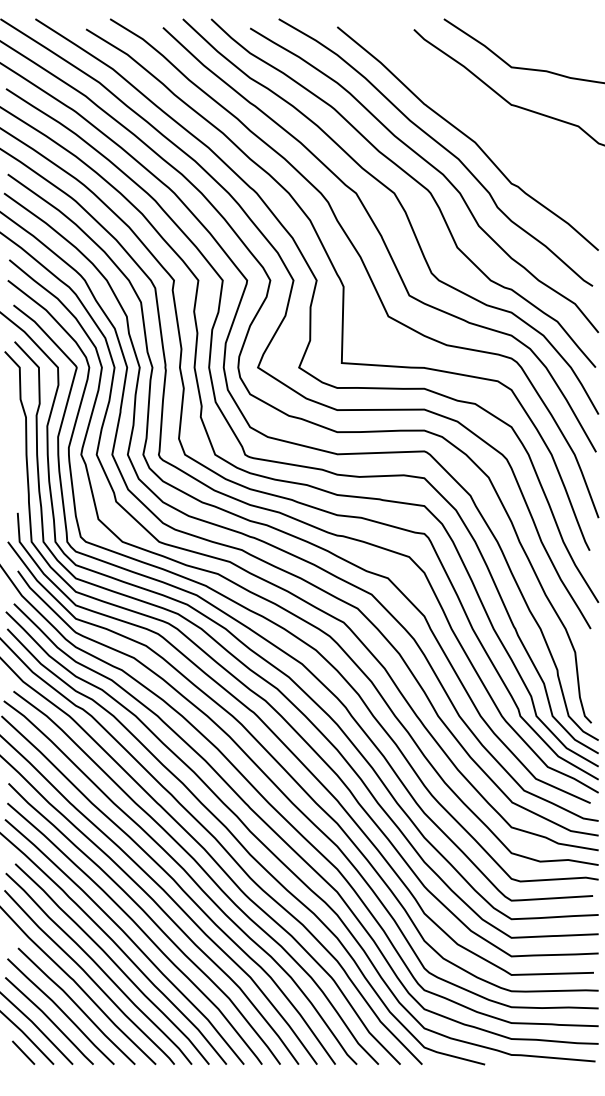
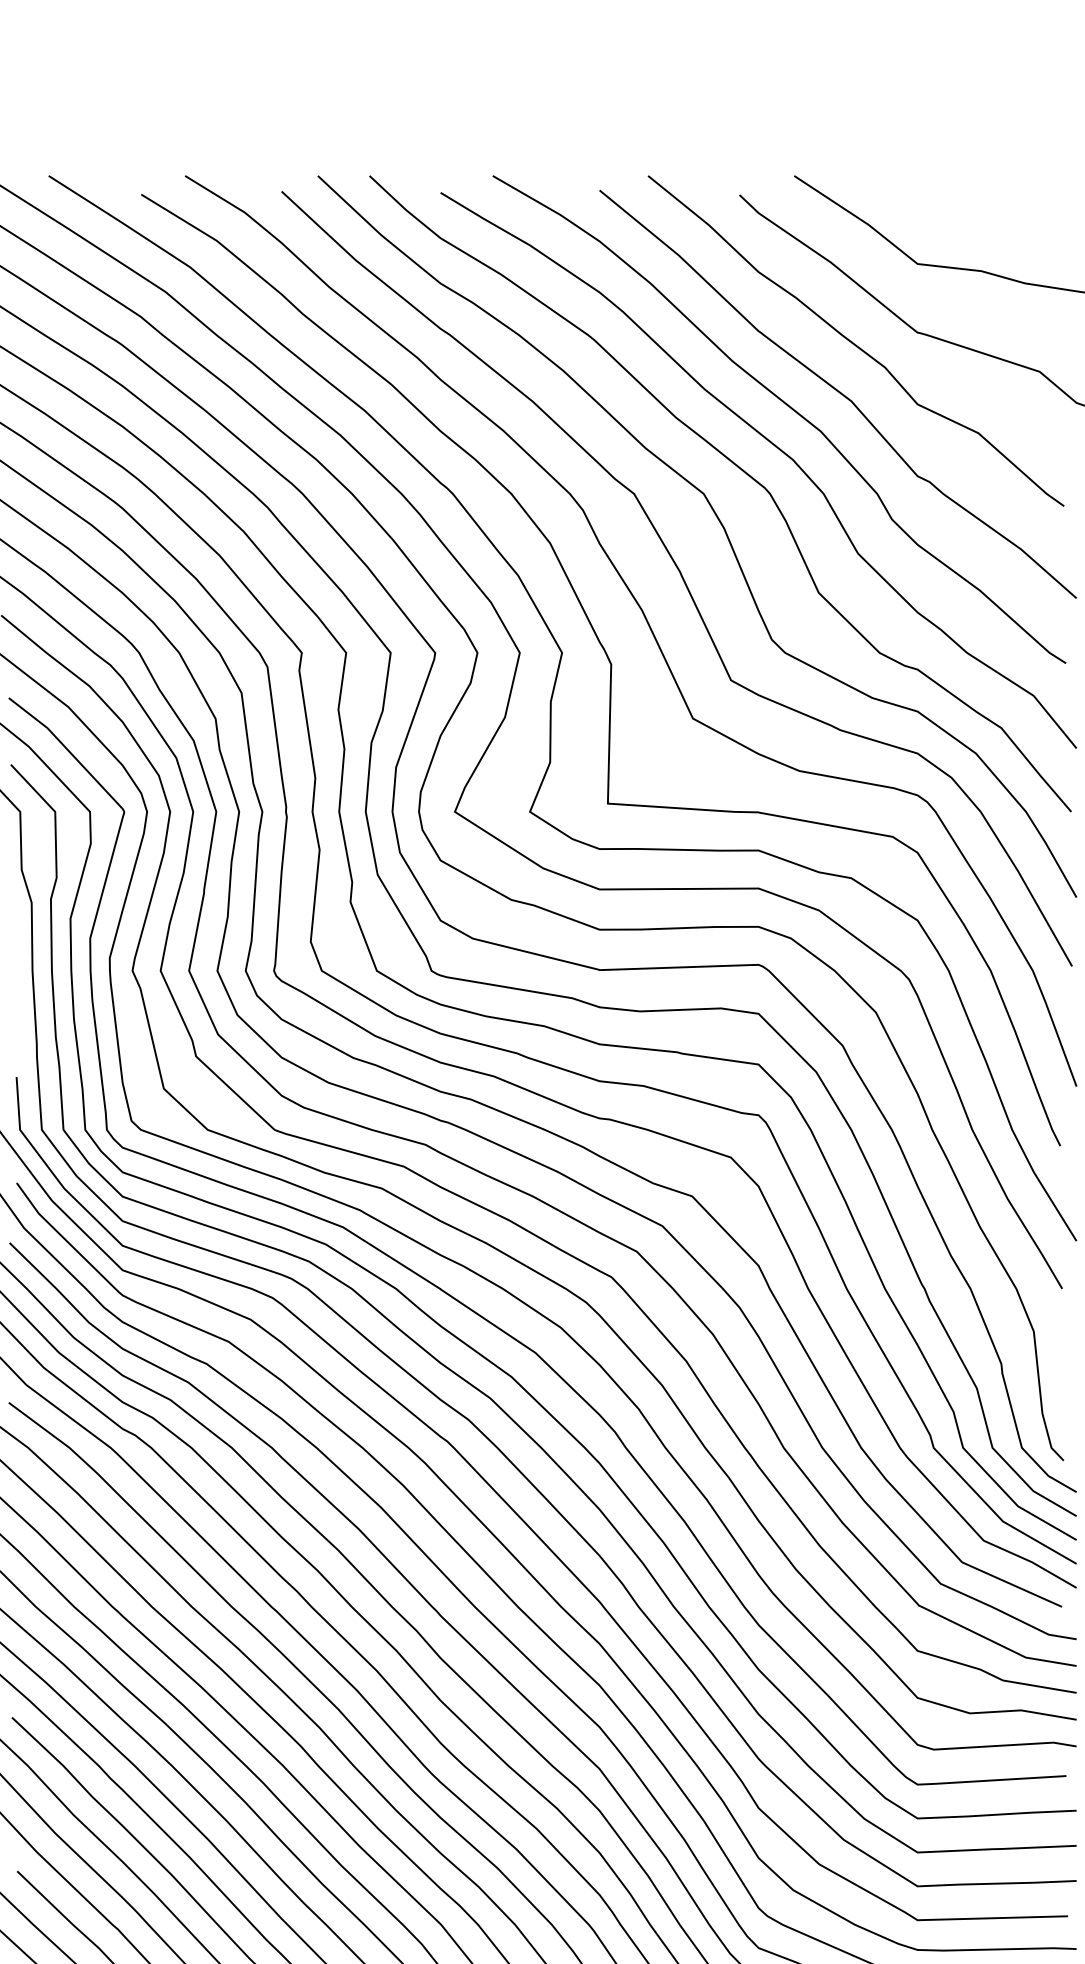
curve: (476, 109) -> (853, 340), added

